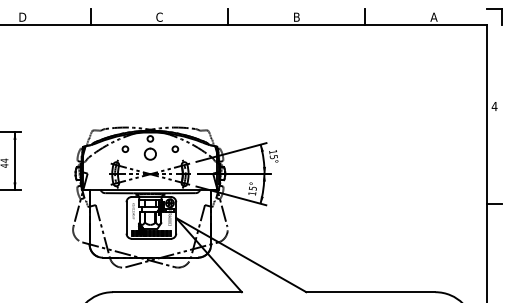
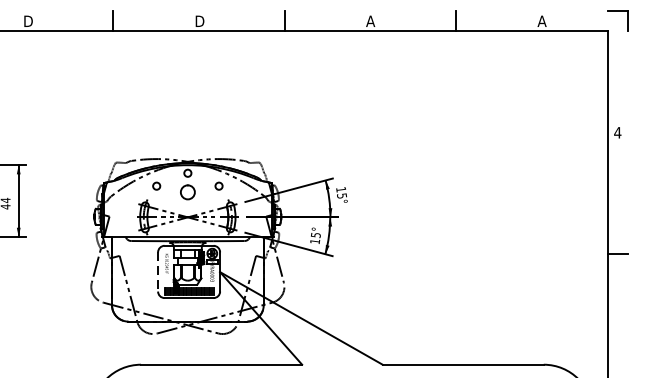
text: (159, 16) -> (199, 20), C -> D
text: (296, 16) -> (370, 20), B -> A
line: (126, 217) -> (158, 271), solid -> dashed

